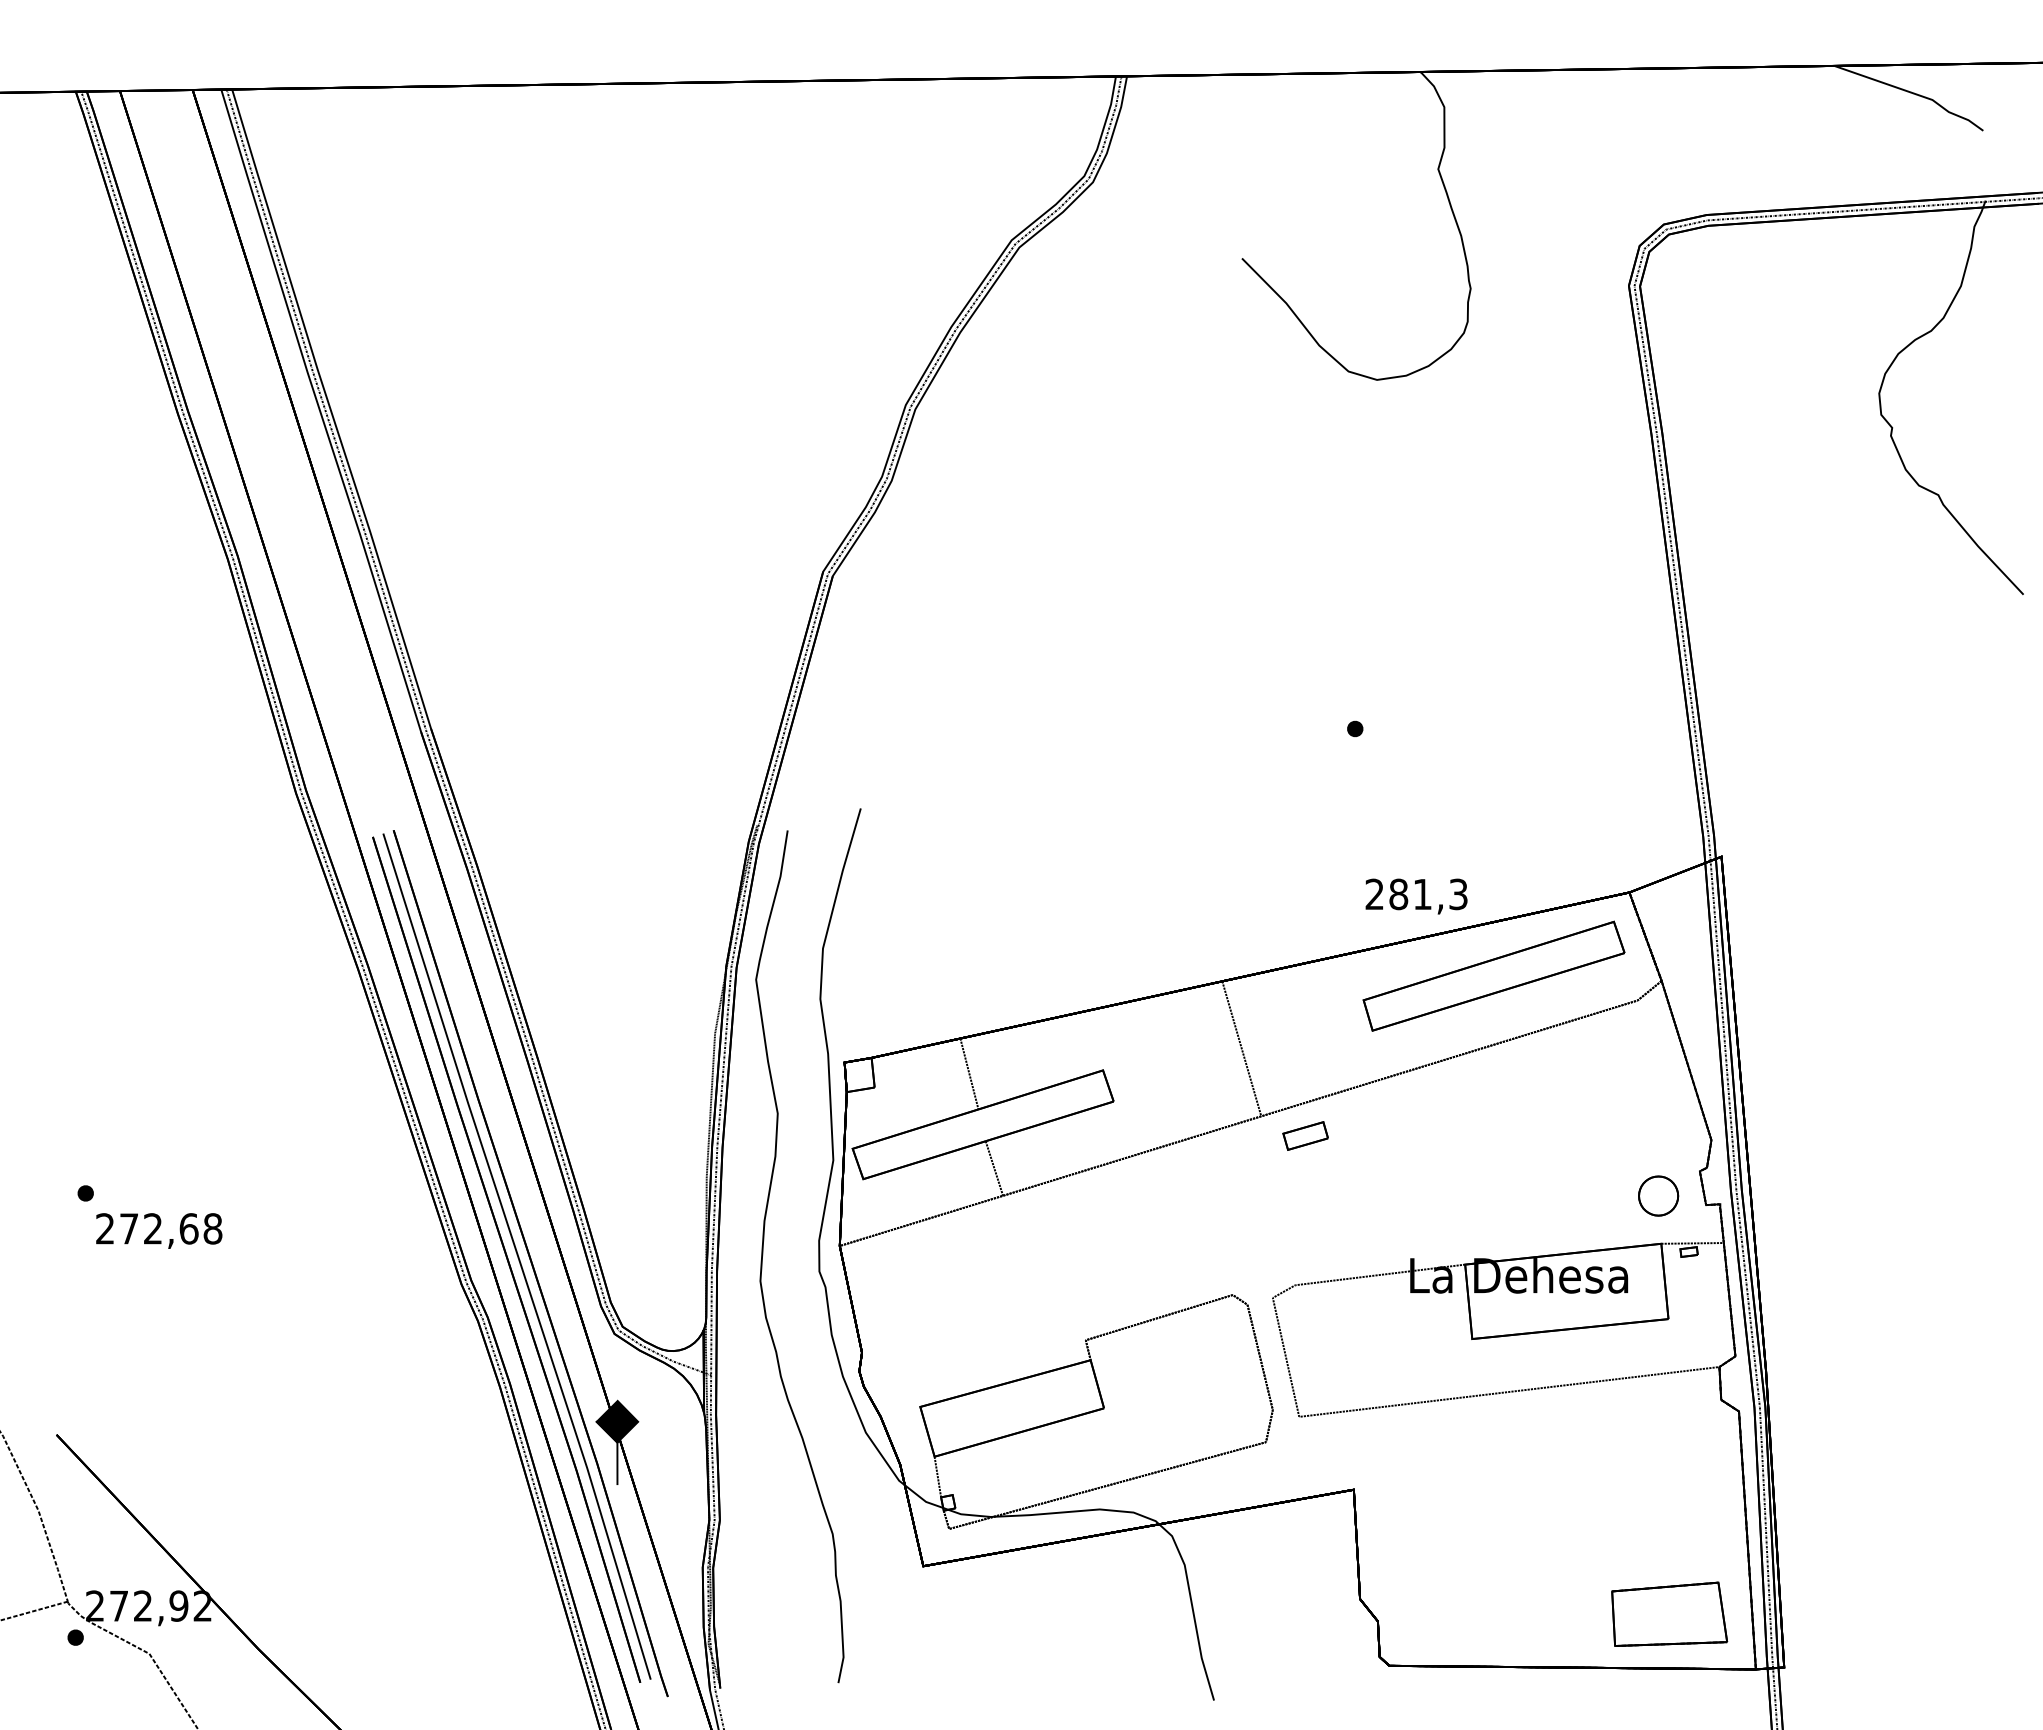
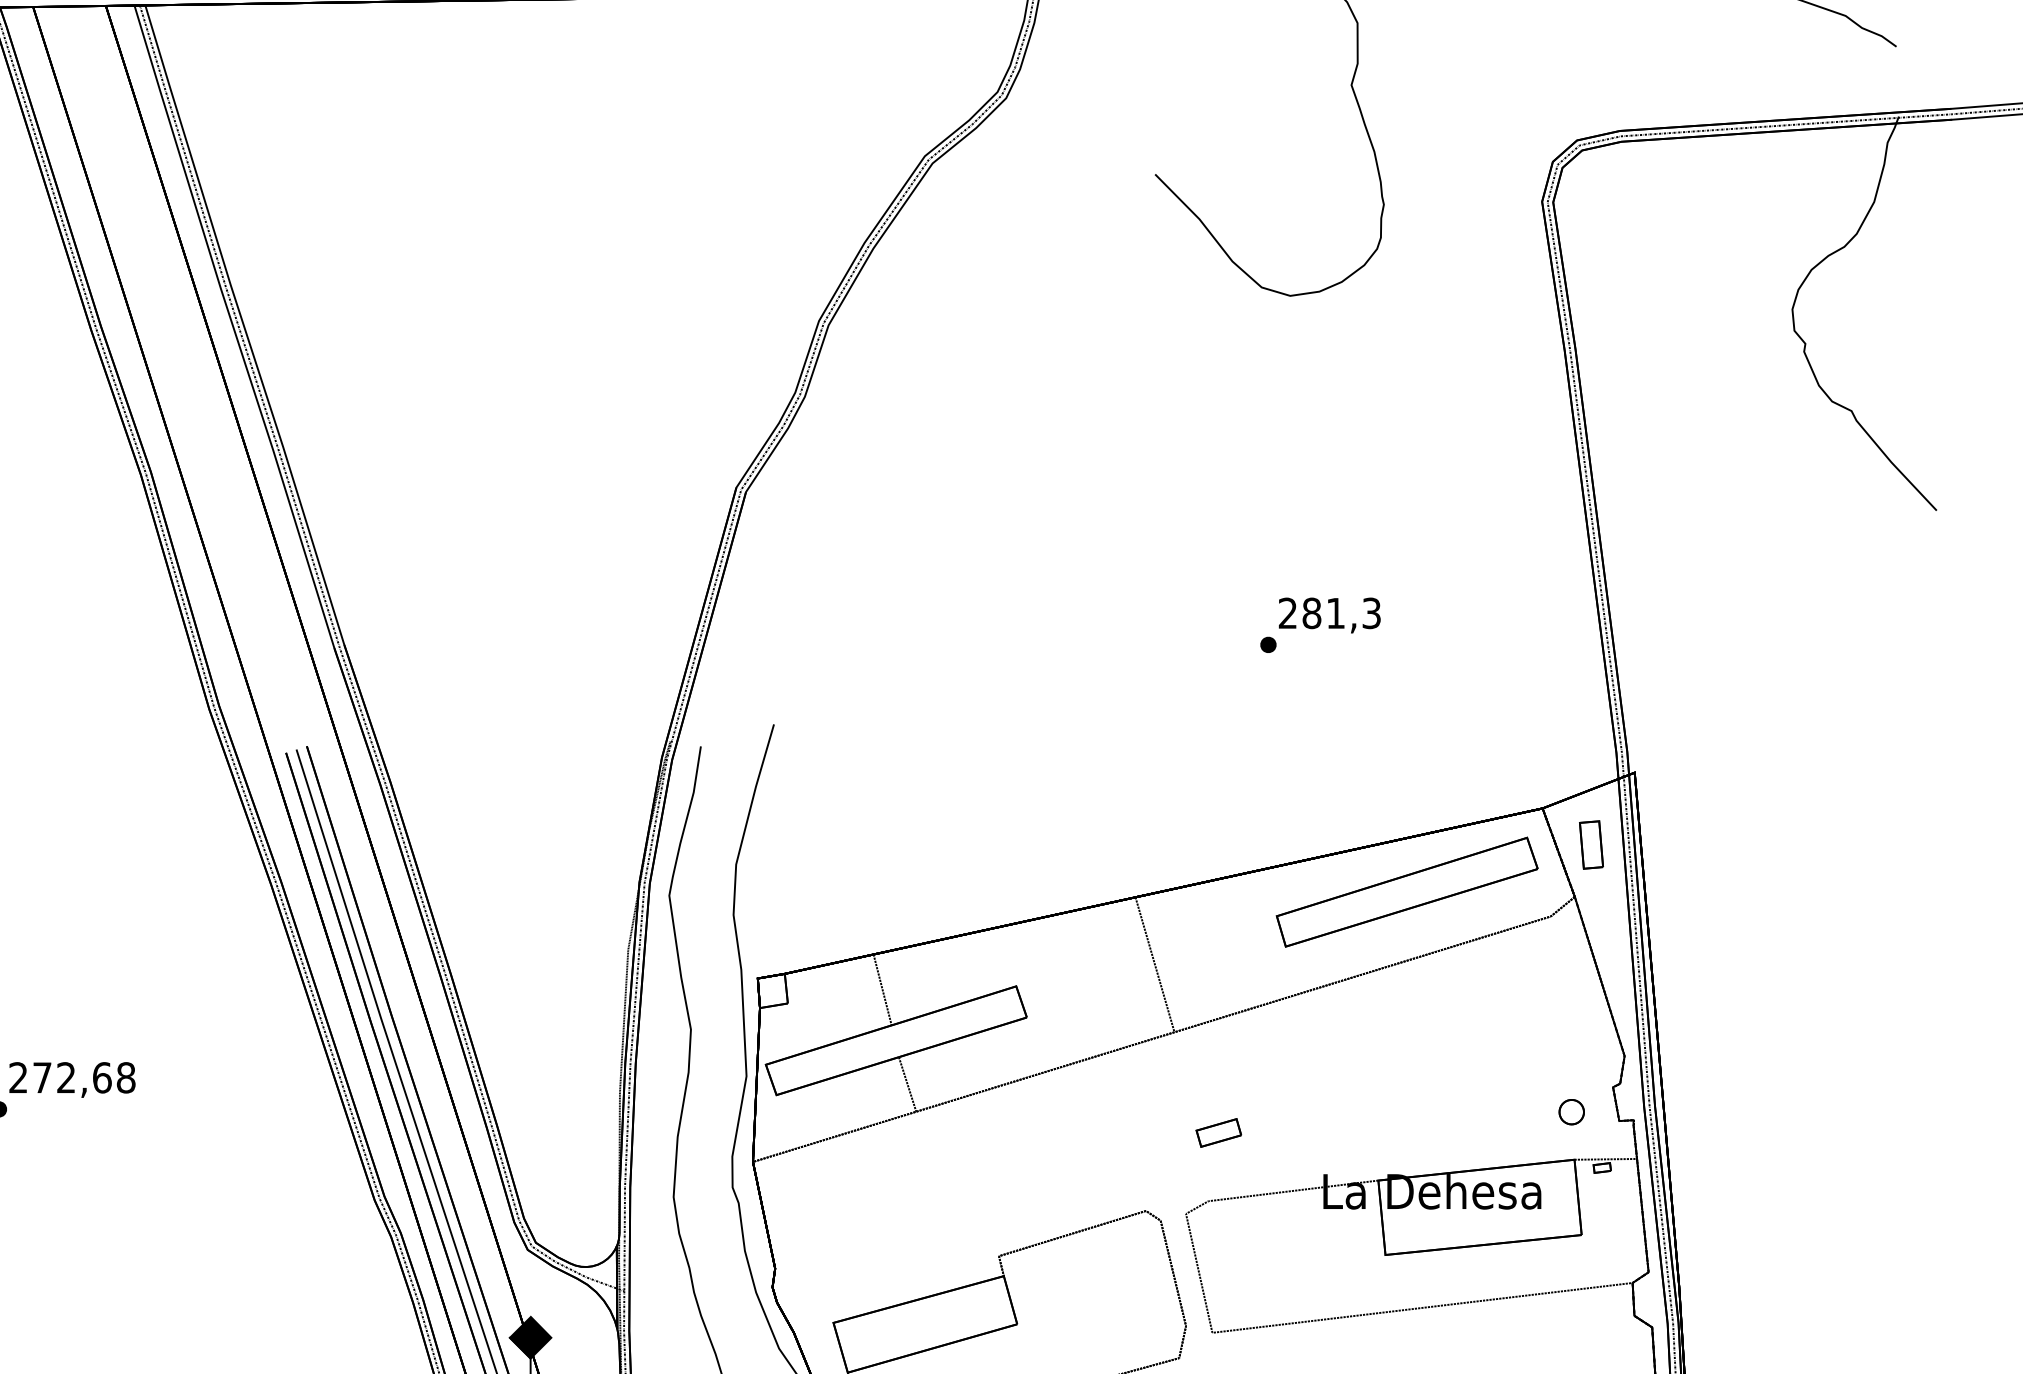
text: (1416, 896) -> (1329, 615), moved
part: (1677, 928) -> (1590, 844), added
part: (1305, 1135) -> (1218, 1132), moved
part: (1658, 1196) -> (1571, 1112), size x0.62
text: (159, 1230) -> (72, 1079), moved

